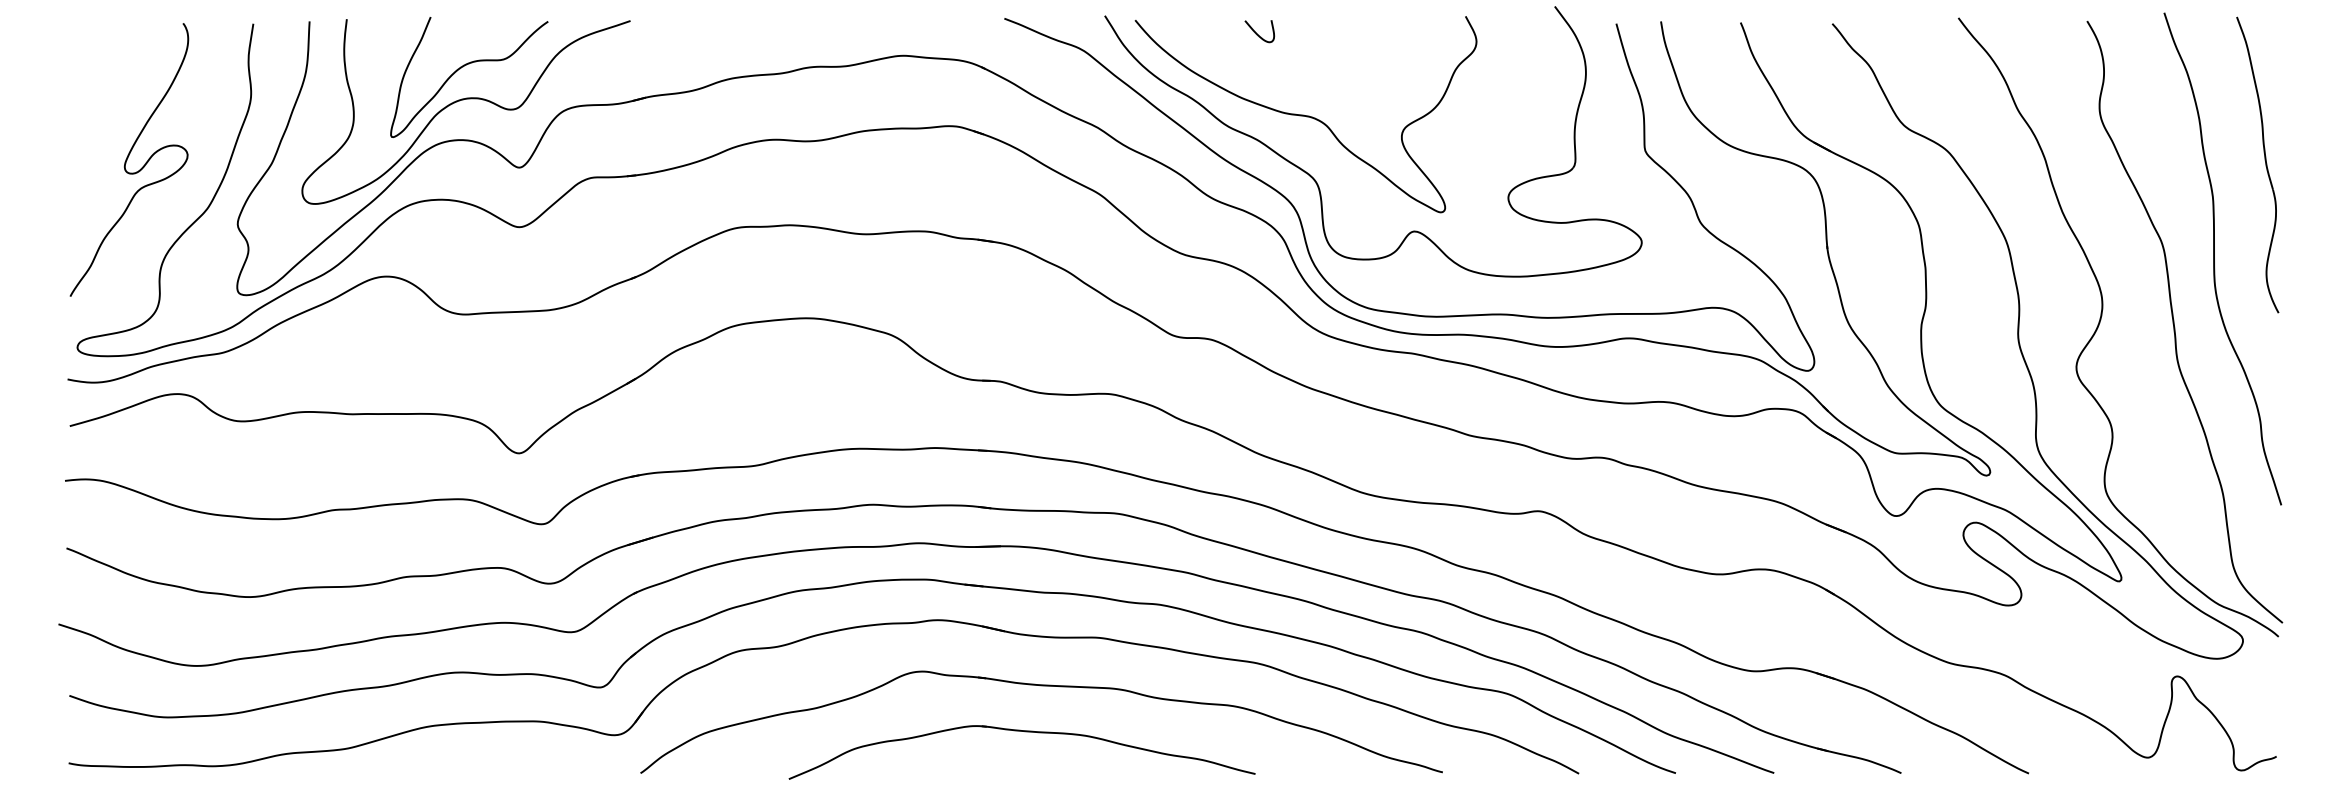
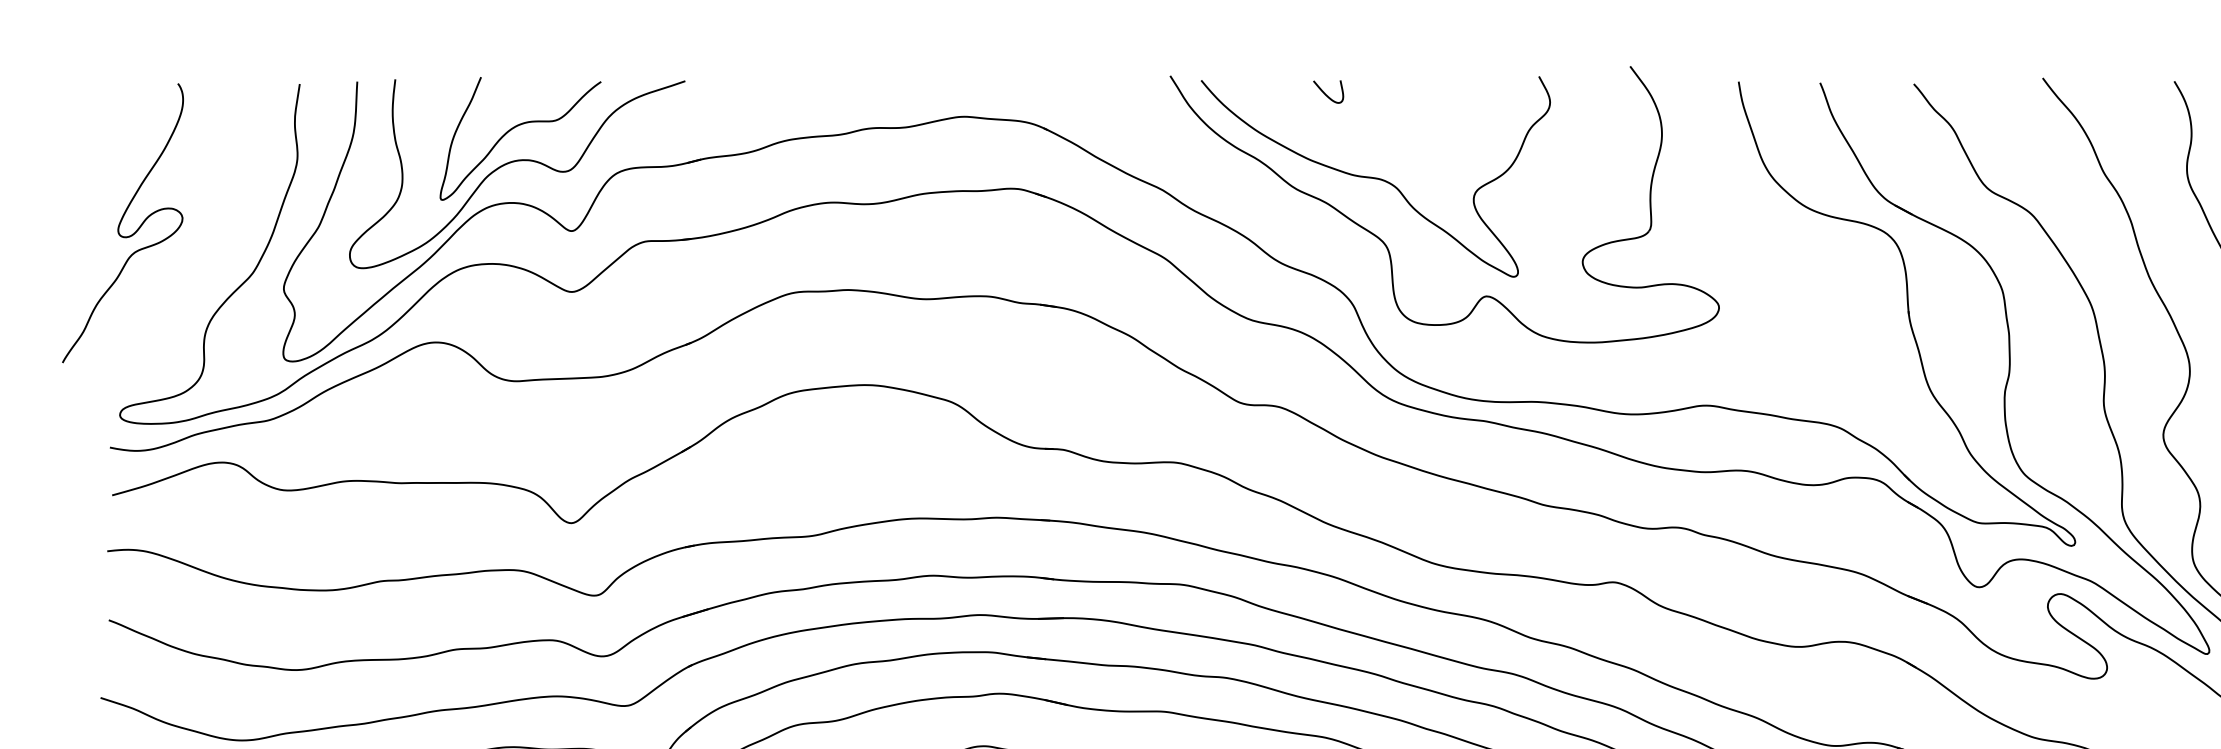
curve: (128, 158) -> (122, 221), moved
curve: (1302, 223) -> (1372, 288), removed

